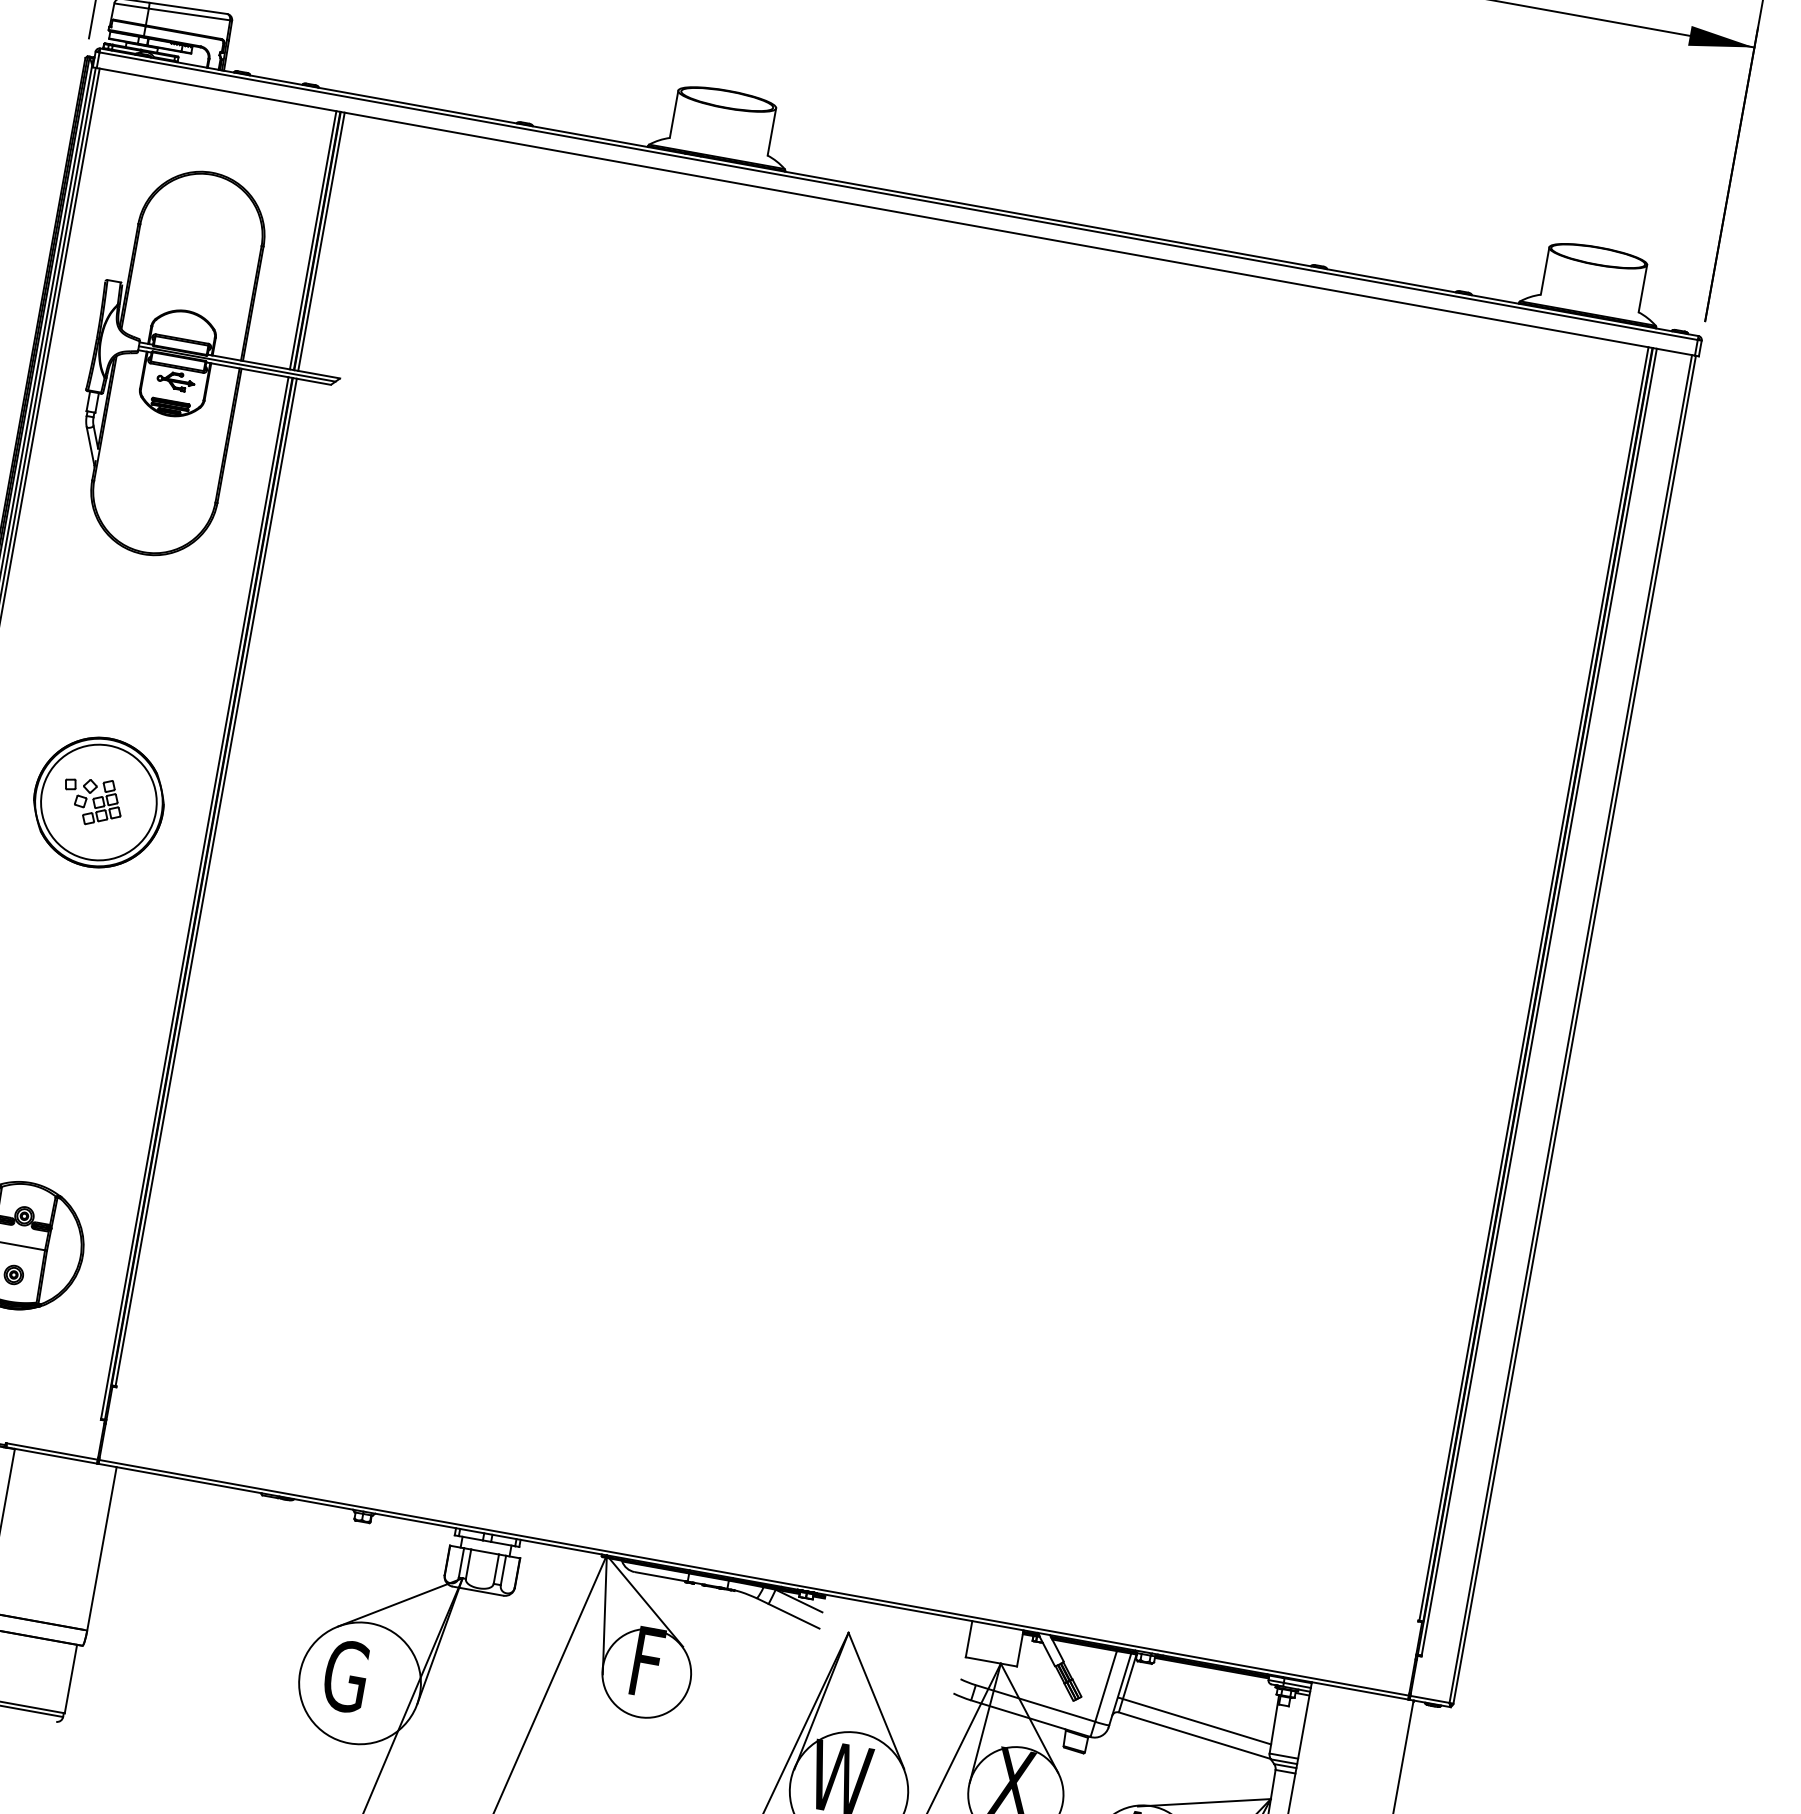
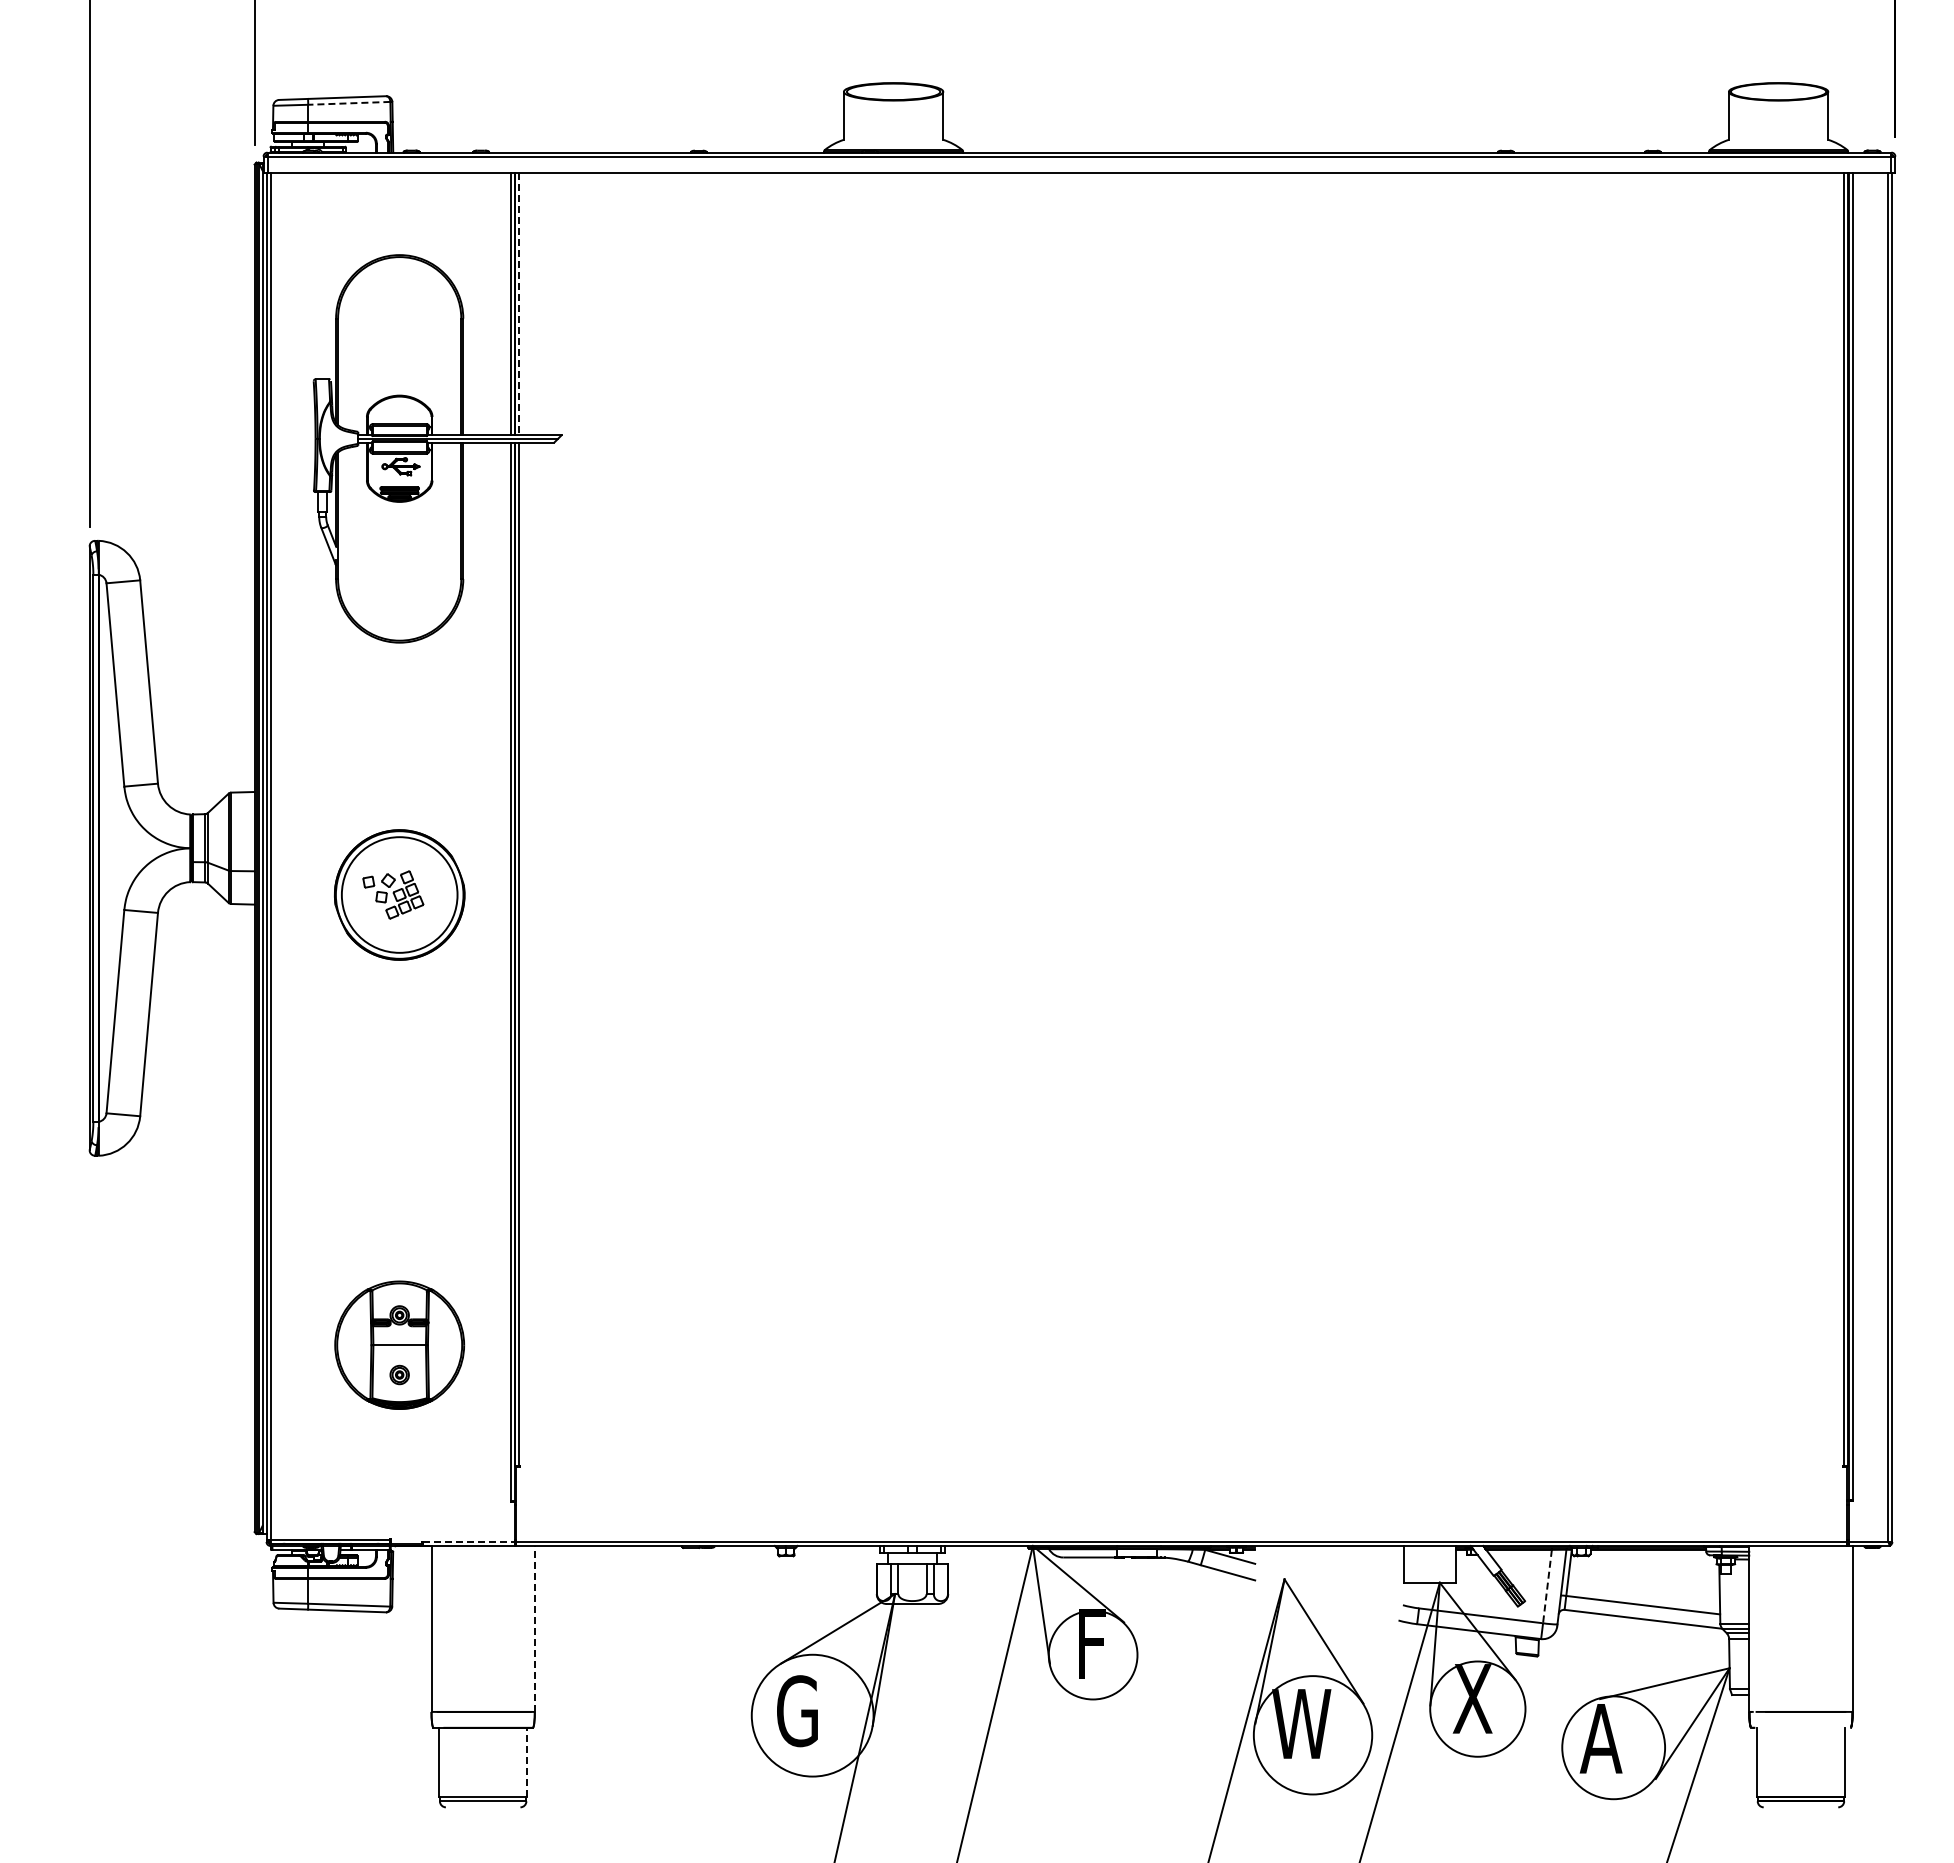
line: (188, 14) -> (348, 103), solid -> dashed
line: (321, 242) -> (519, 304), solid -> dashed
line: (53, 1451) -> (469, 1541), solid -> dashed
line: (101, 1548) -> (534, 1628), solid -> dashed
line: (71, 1678) -> (527, 1762), solid -> dashed
line: (1106, 1686) -> (1547, 1586), solid -> dashed

